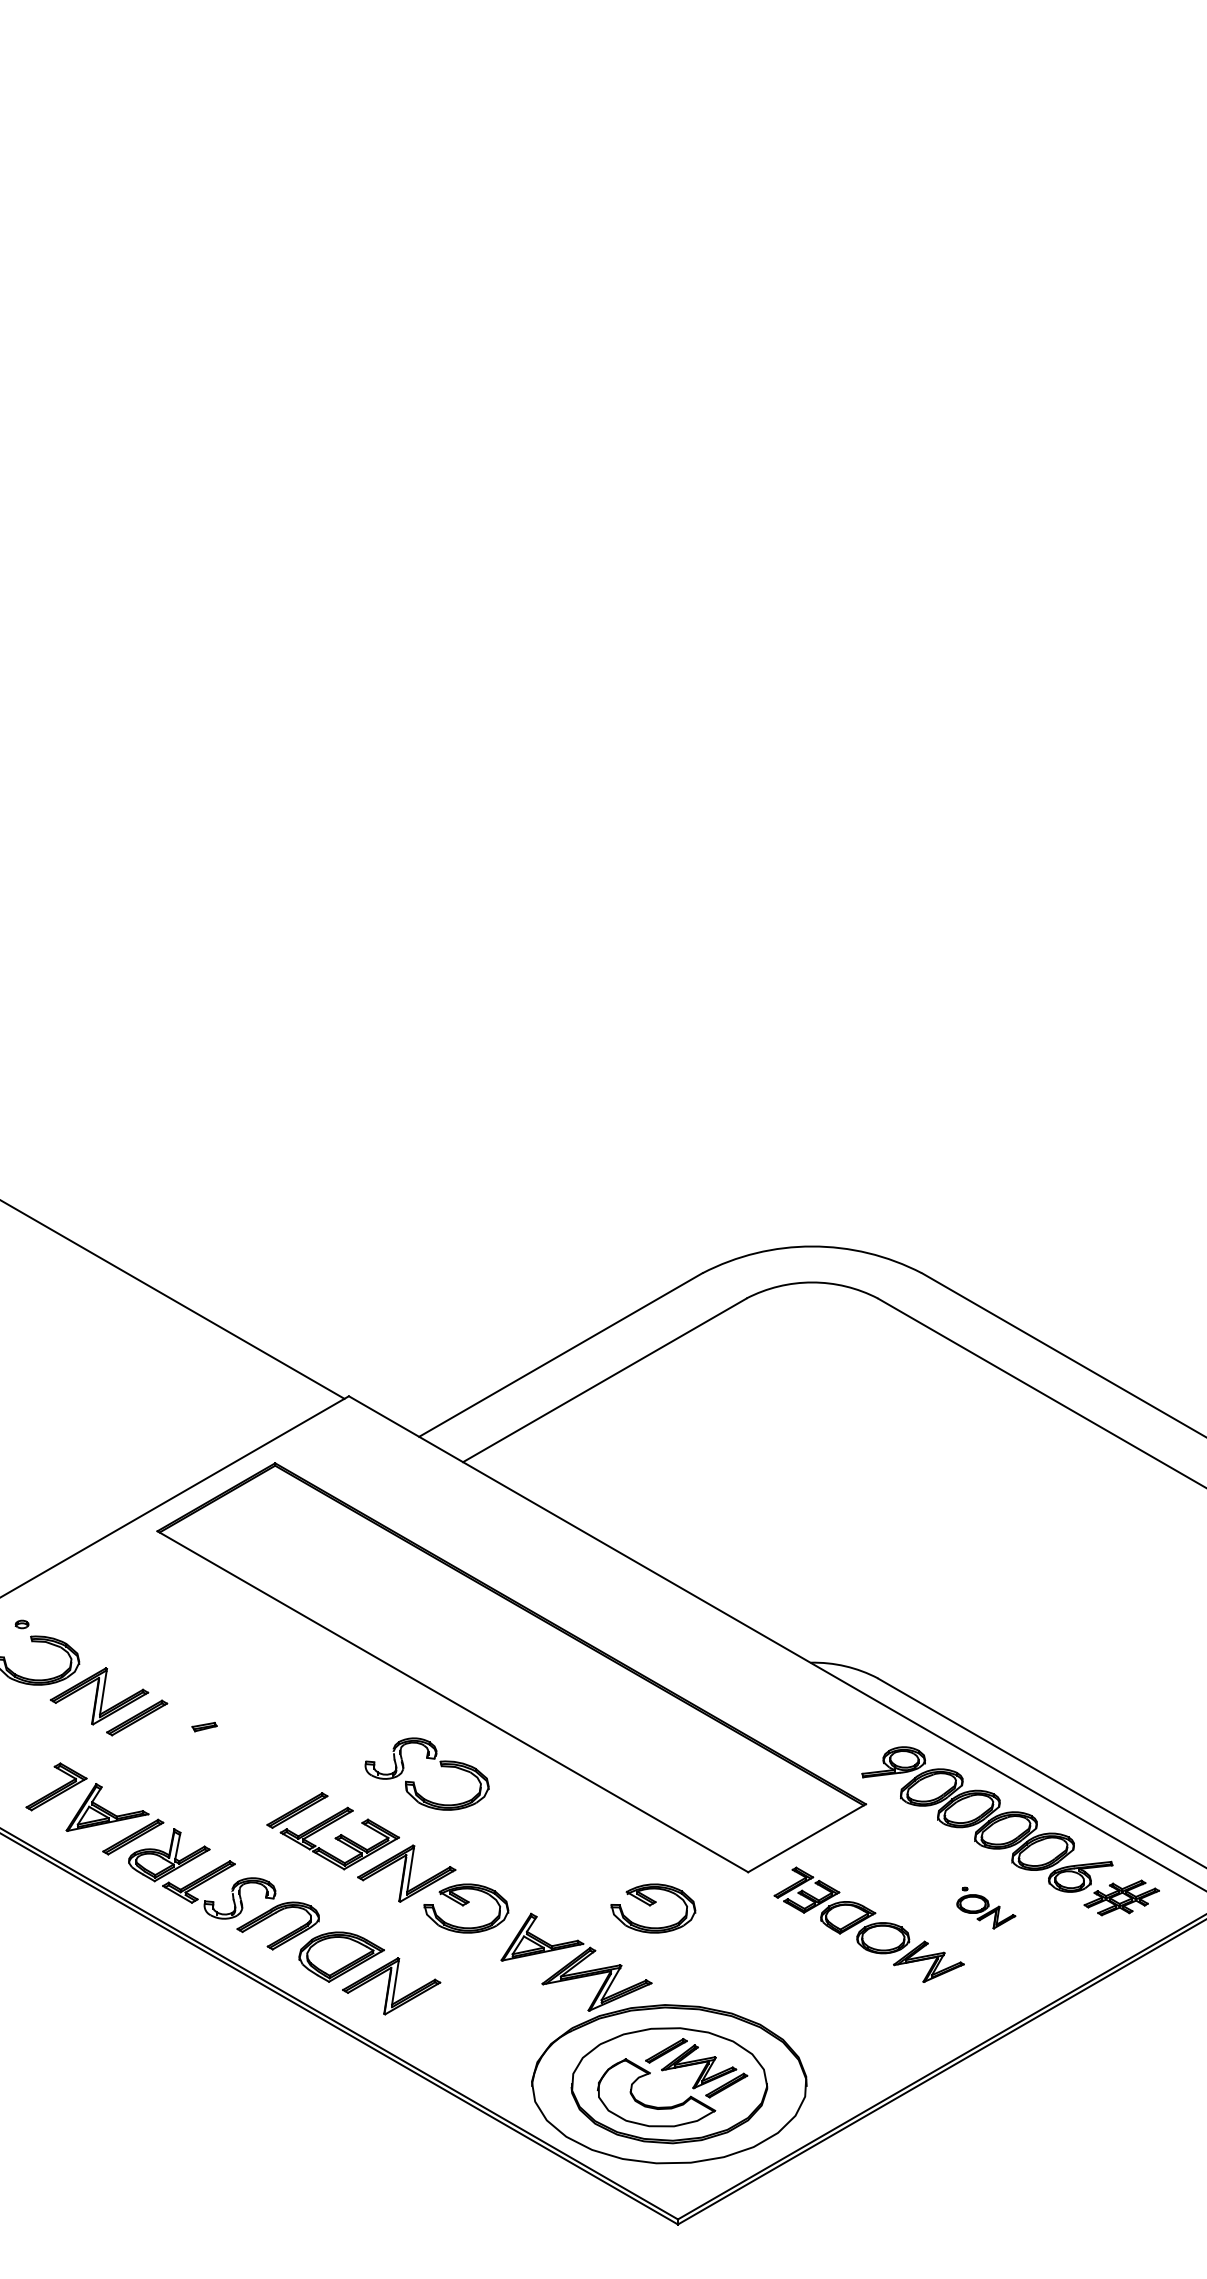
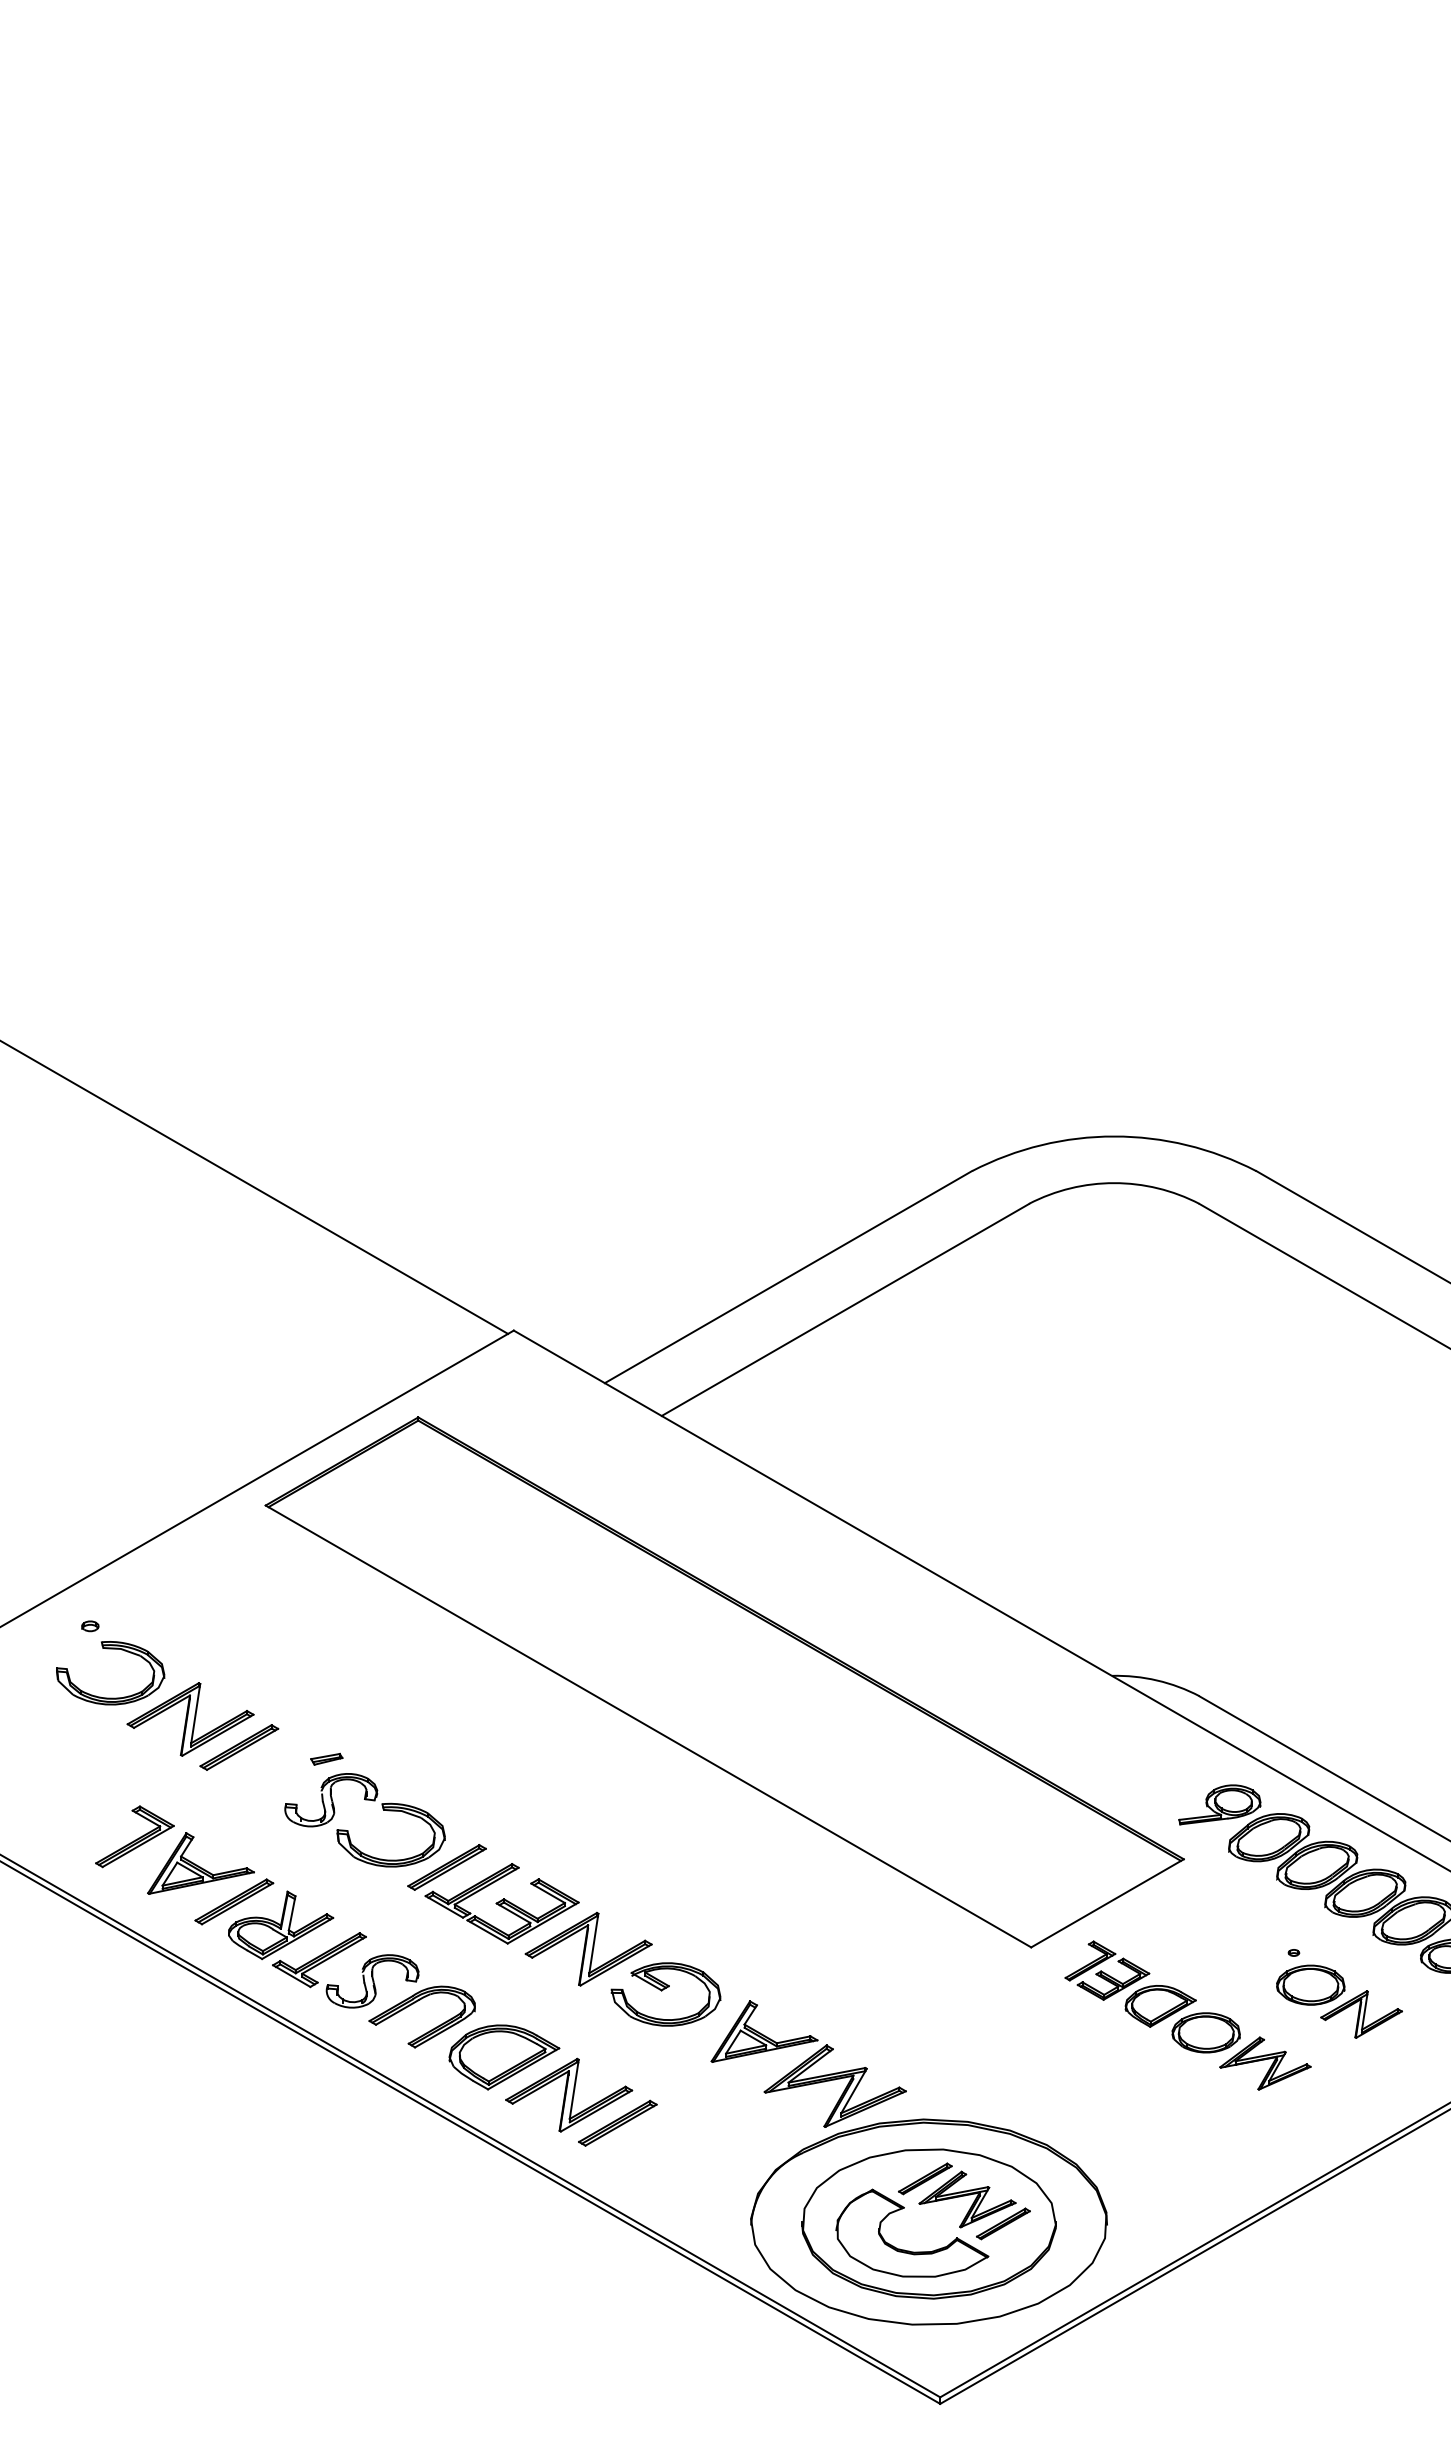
part: (429, 1759) -> (368, 1801), moved
part: (986, 1907) -> (1340, 1993), size x1.67
part: (653, 1908) -> (908, 1994), removed
part: (429, 2007) -> (618, 2122), added

